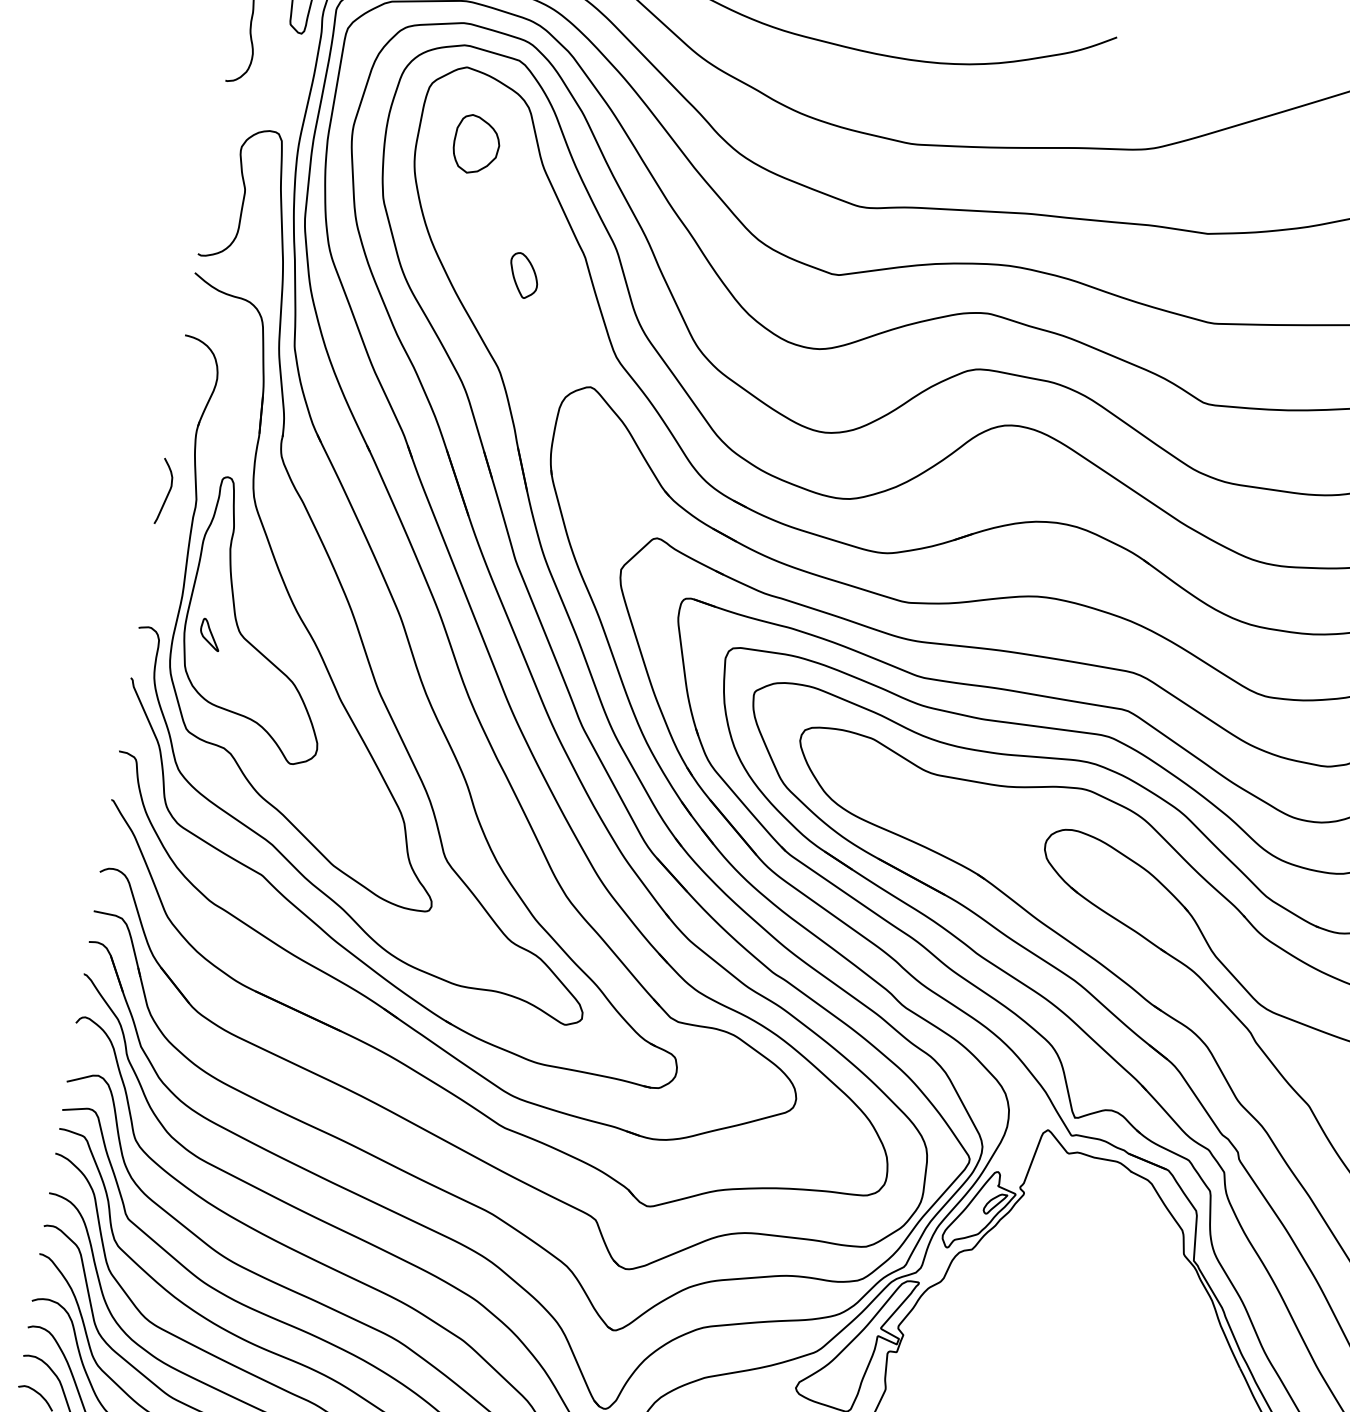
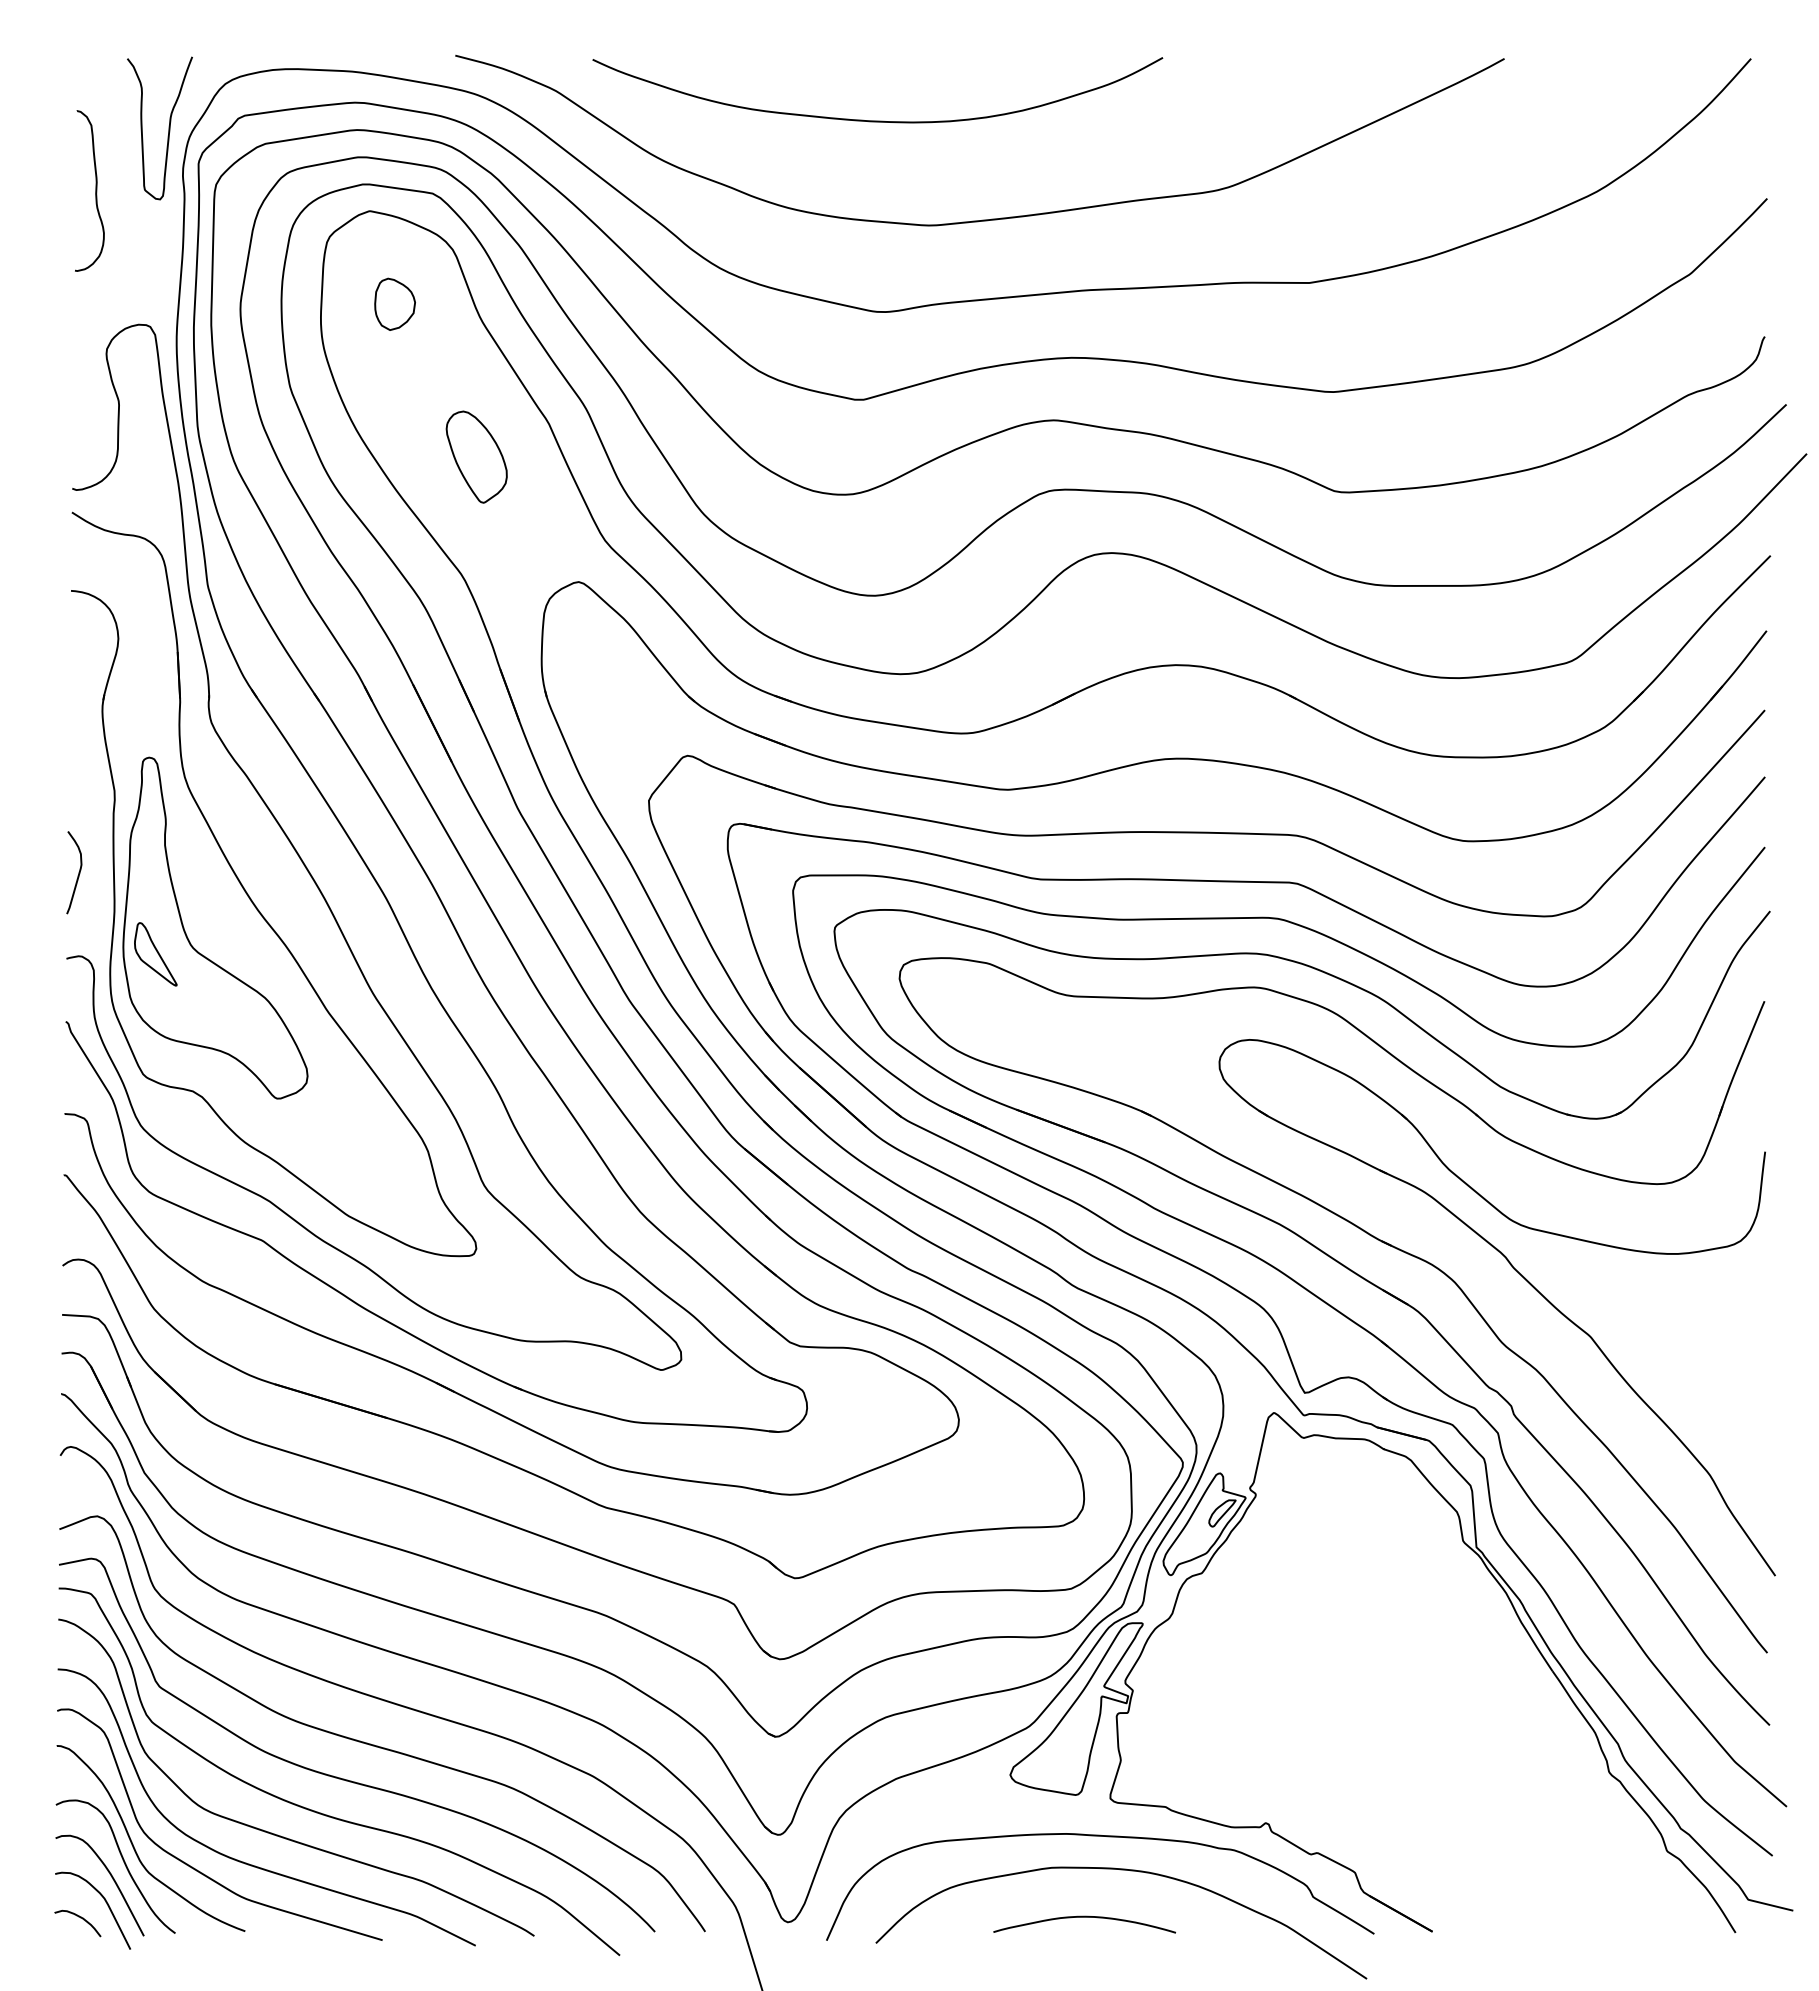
part: (476, 143) -> (394, 303), size x0.71
part: (523, 275) -> (476, 456), size x1.67
curve: (168, 492) -> (78, 872), moved
part: (210, 634) -> (155, 954), size x1.67

